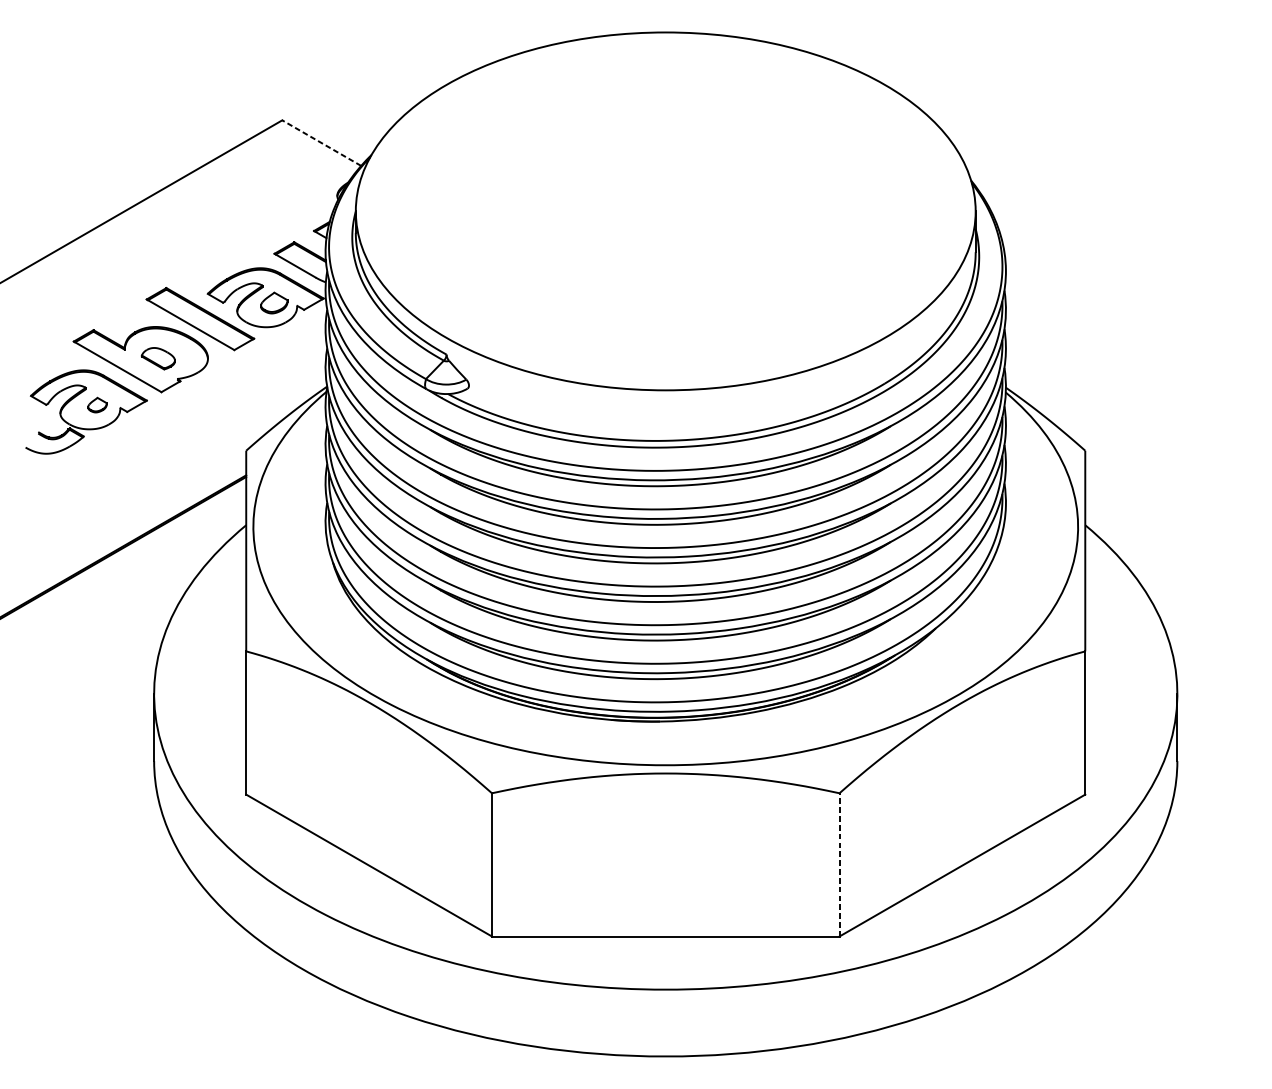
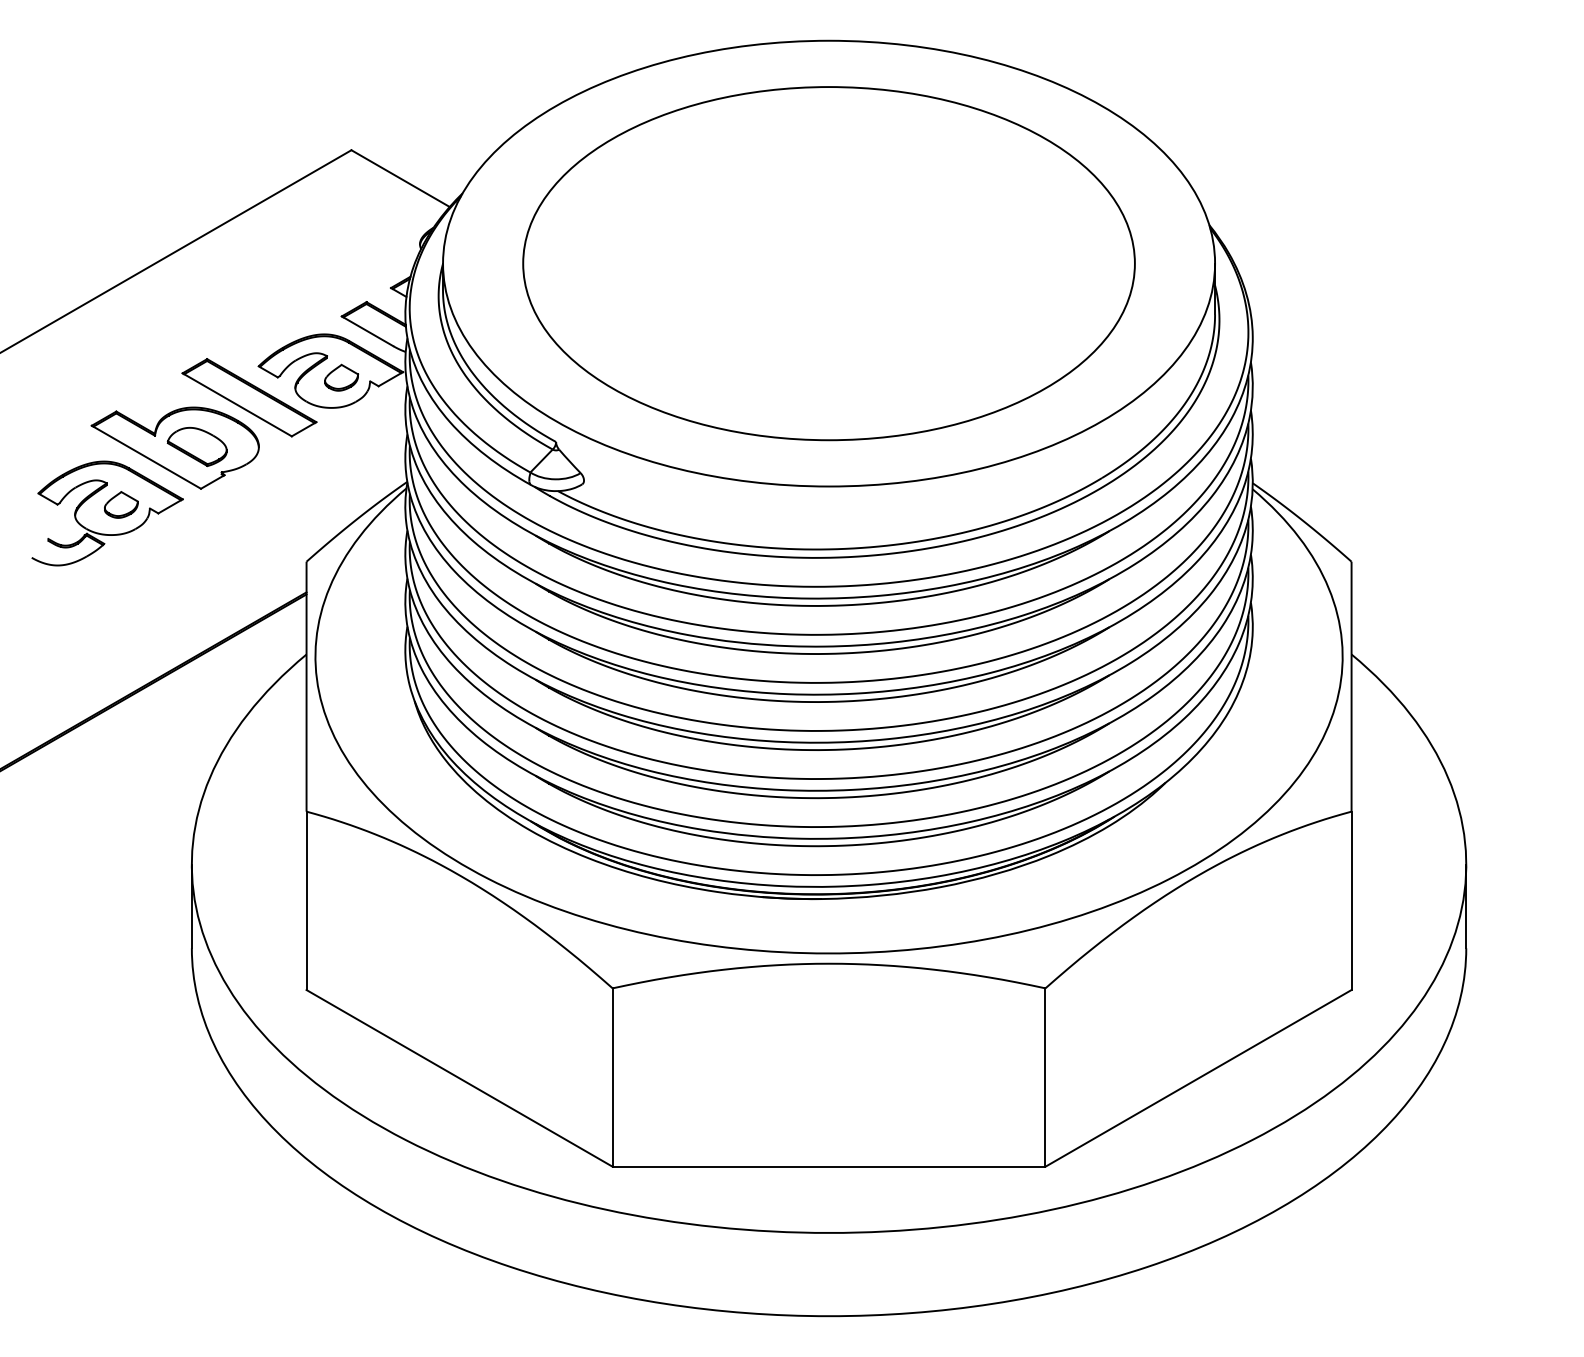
line: (321, 143) -> (400, 178), dashed -> solid
part: (665, 211) -> (828, 263), added
part: (157, 359) -> (196, 447), size x1.43
part: (97, 404) -> (121, 504), size x1.43
line: (839, 864) -> (1045, 1077), dashed -> solid

